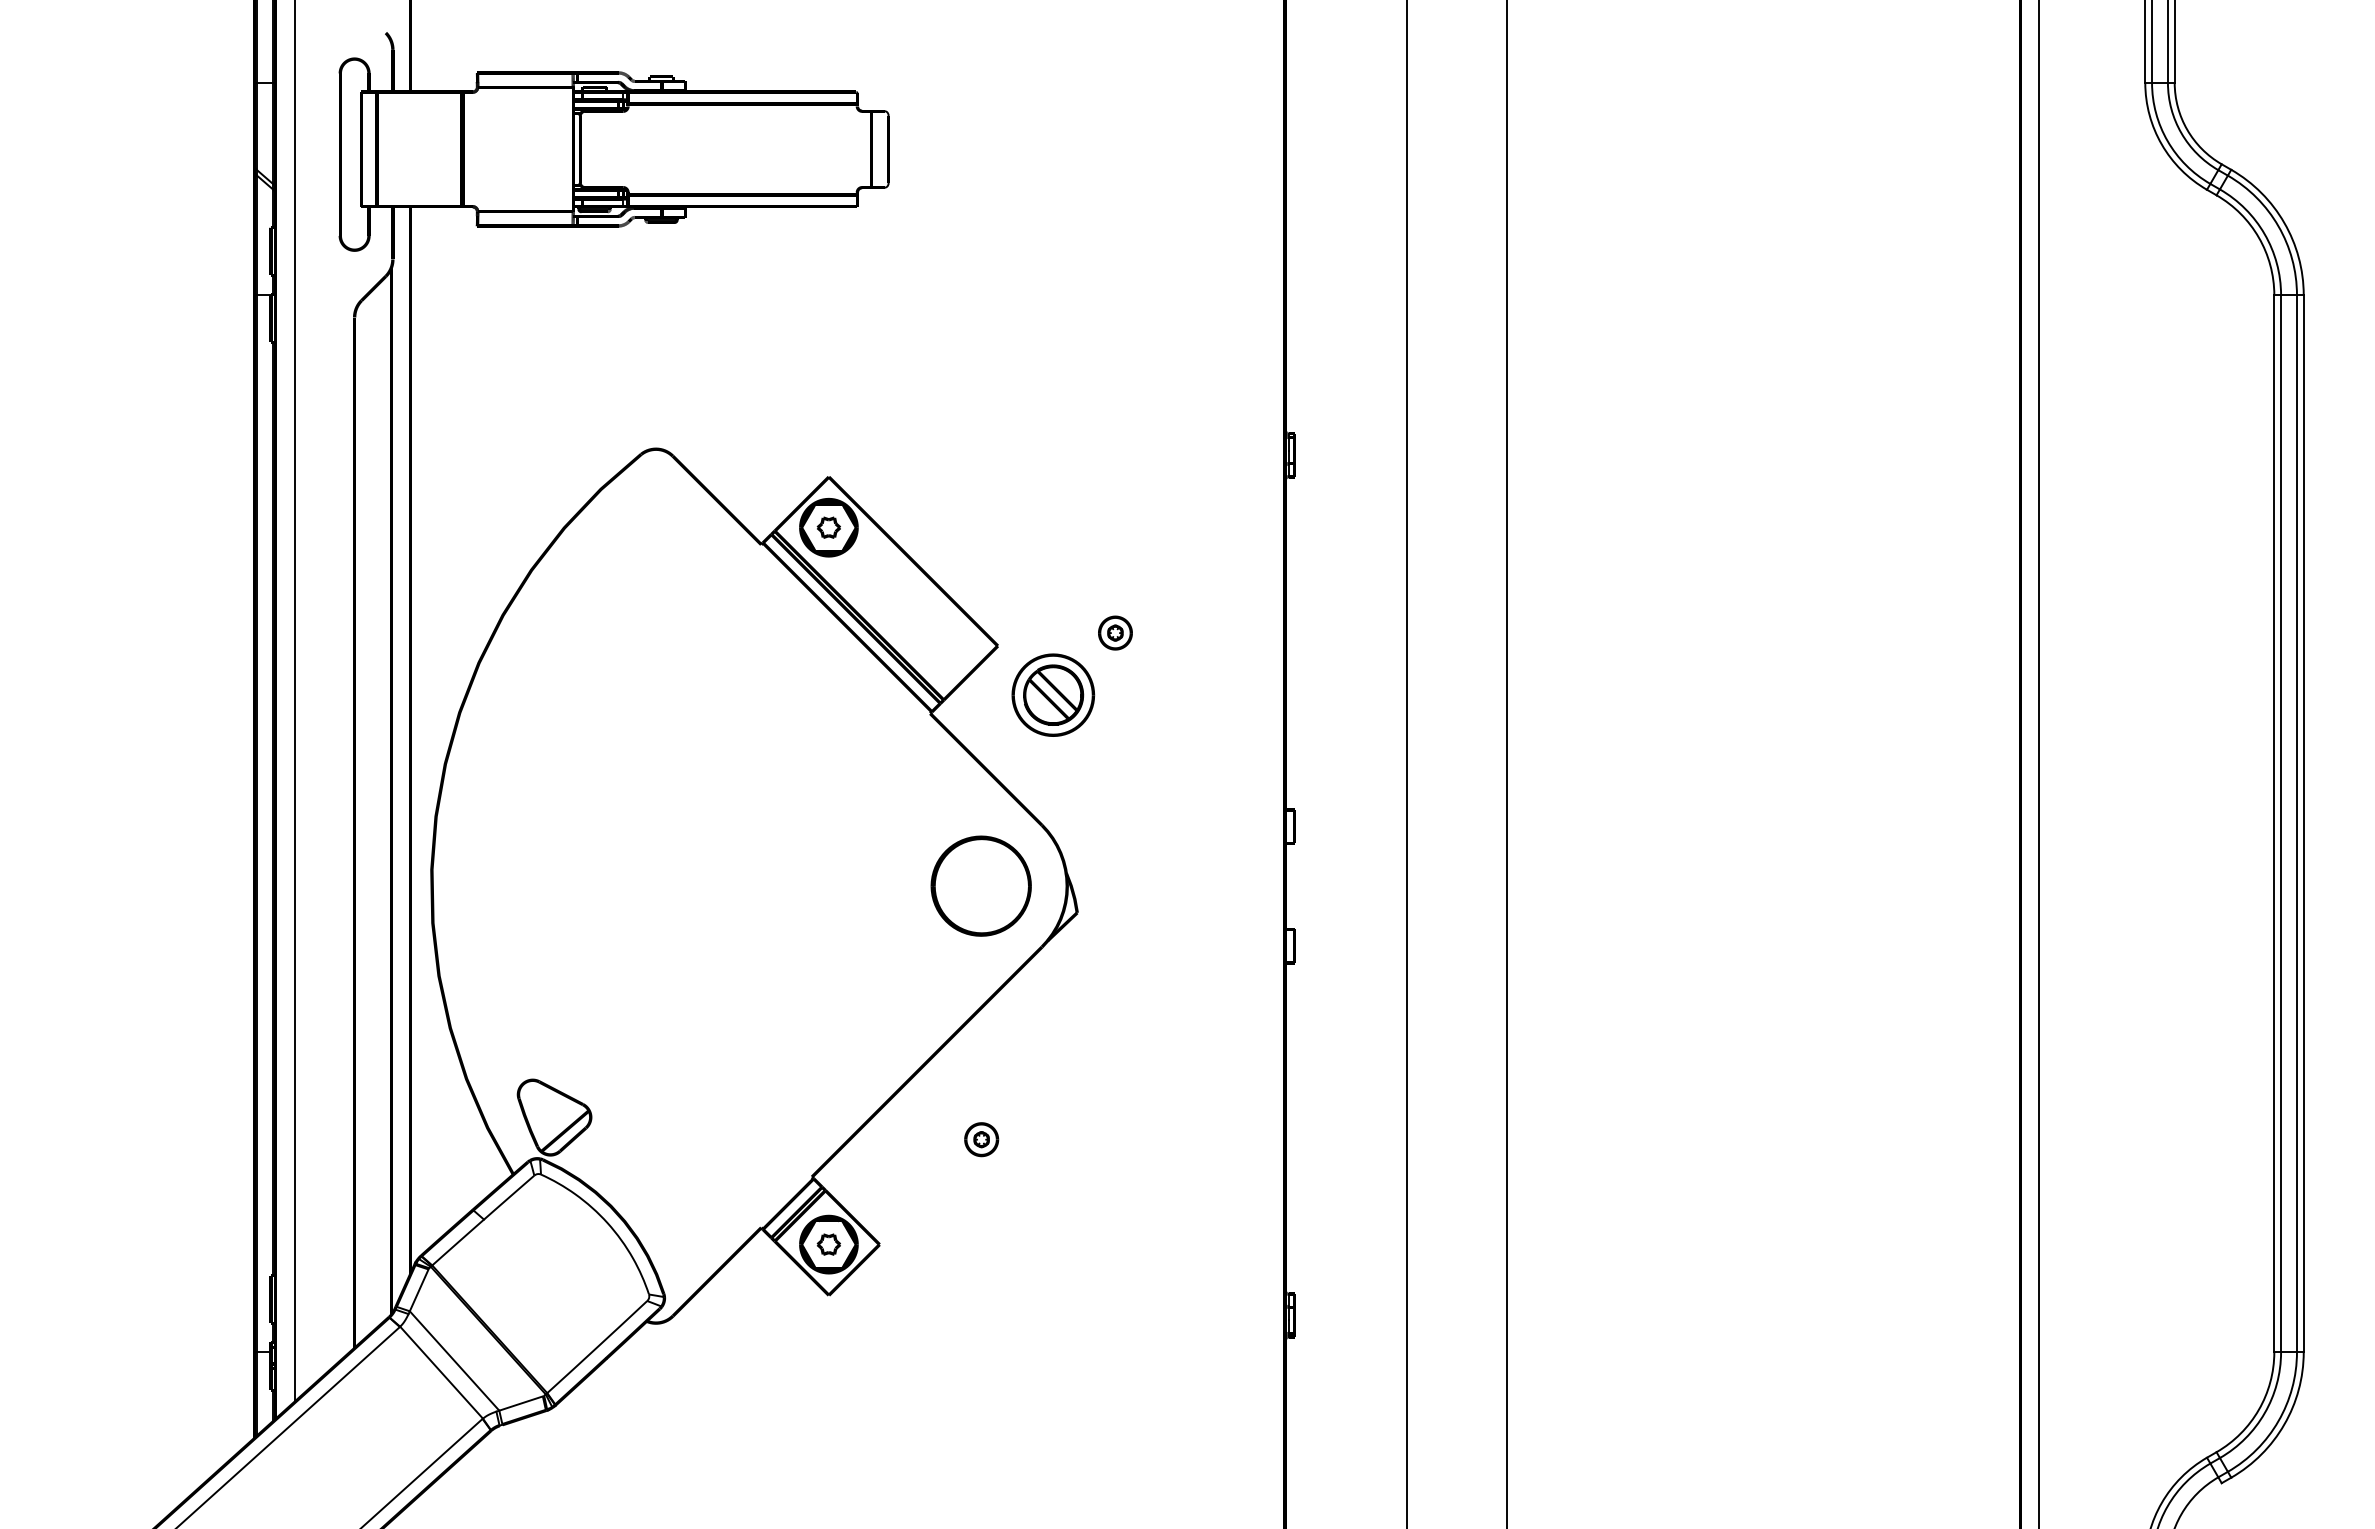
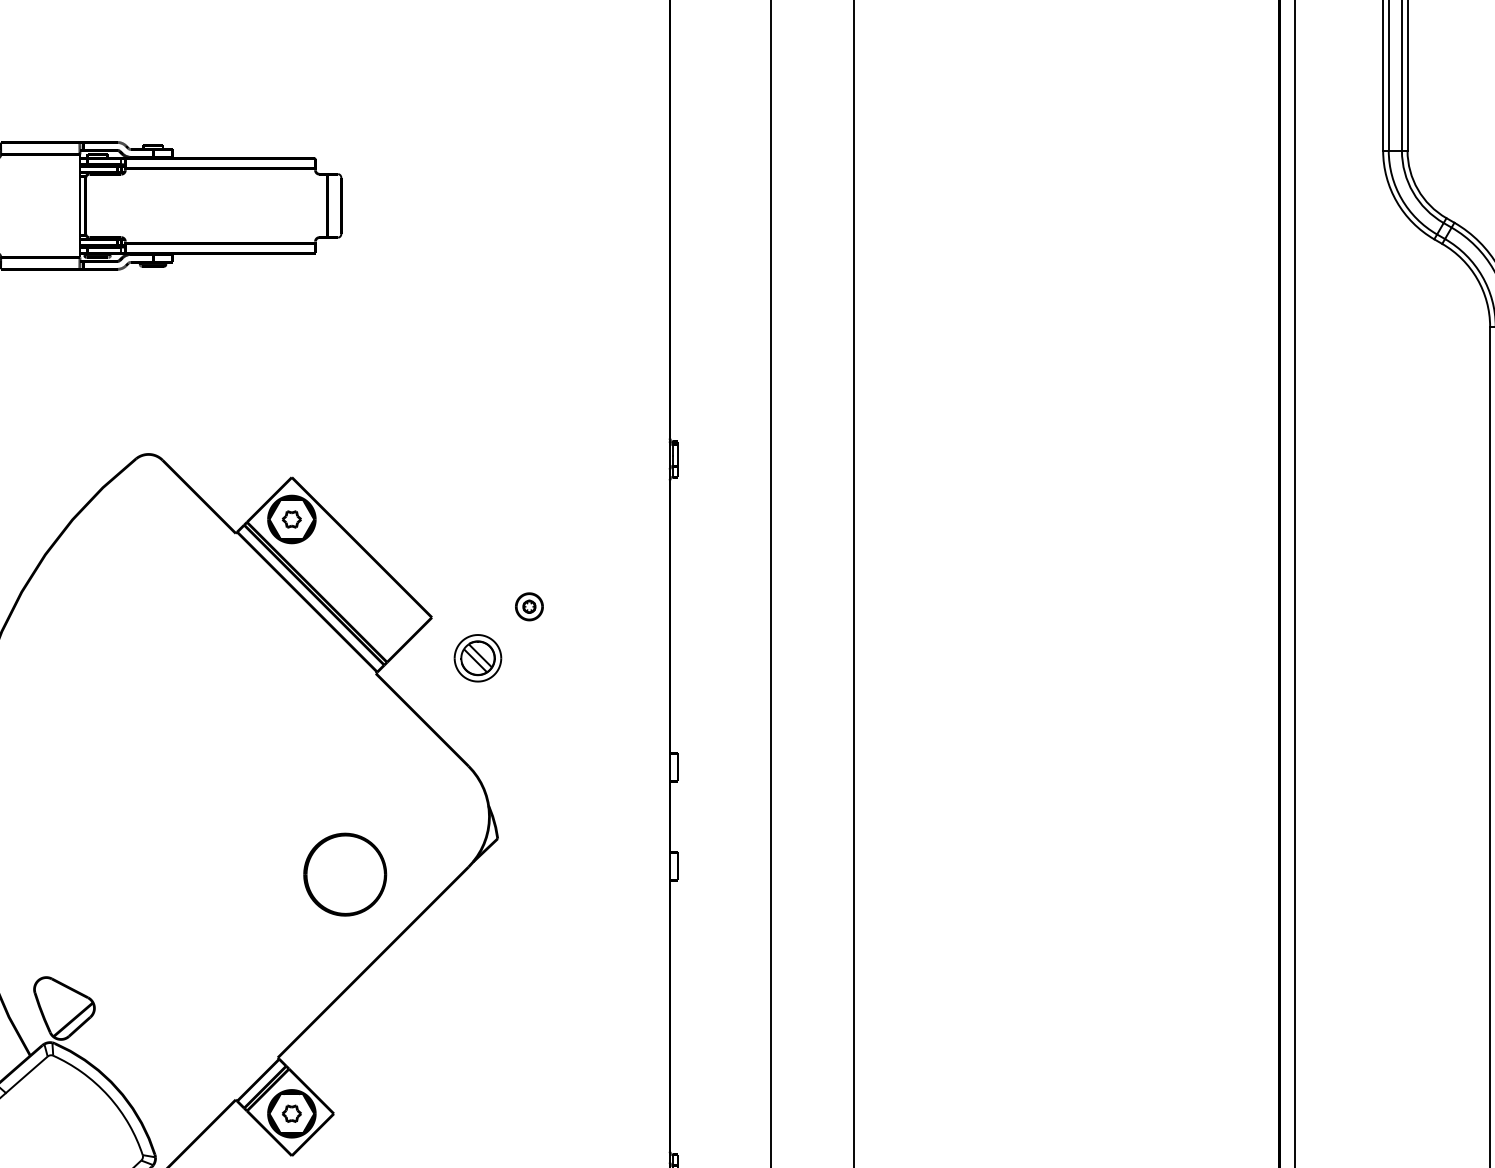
part: (1053, 694) -> (478, 657), size x0.7
part: (980, 885) -> (344, 874), moved
part: (981, 1139) -> (418, 1026), removed

